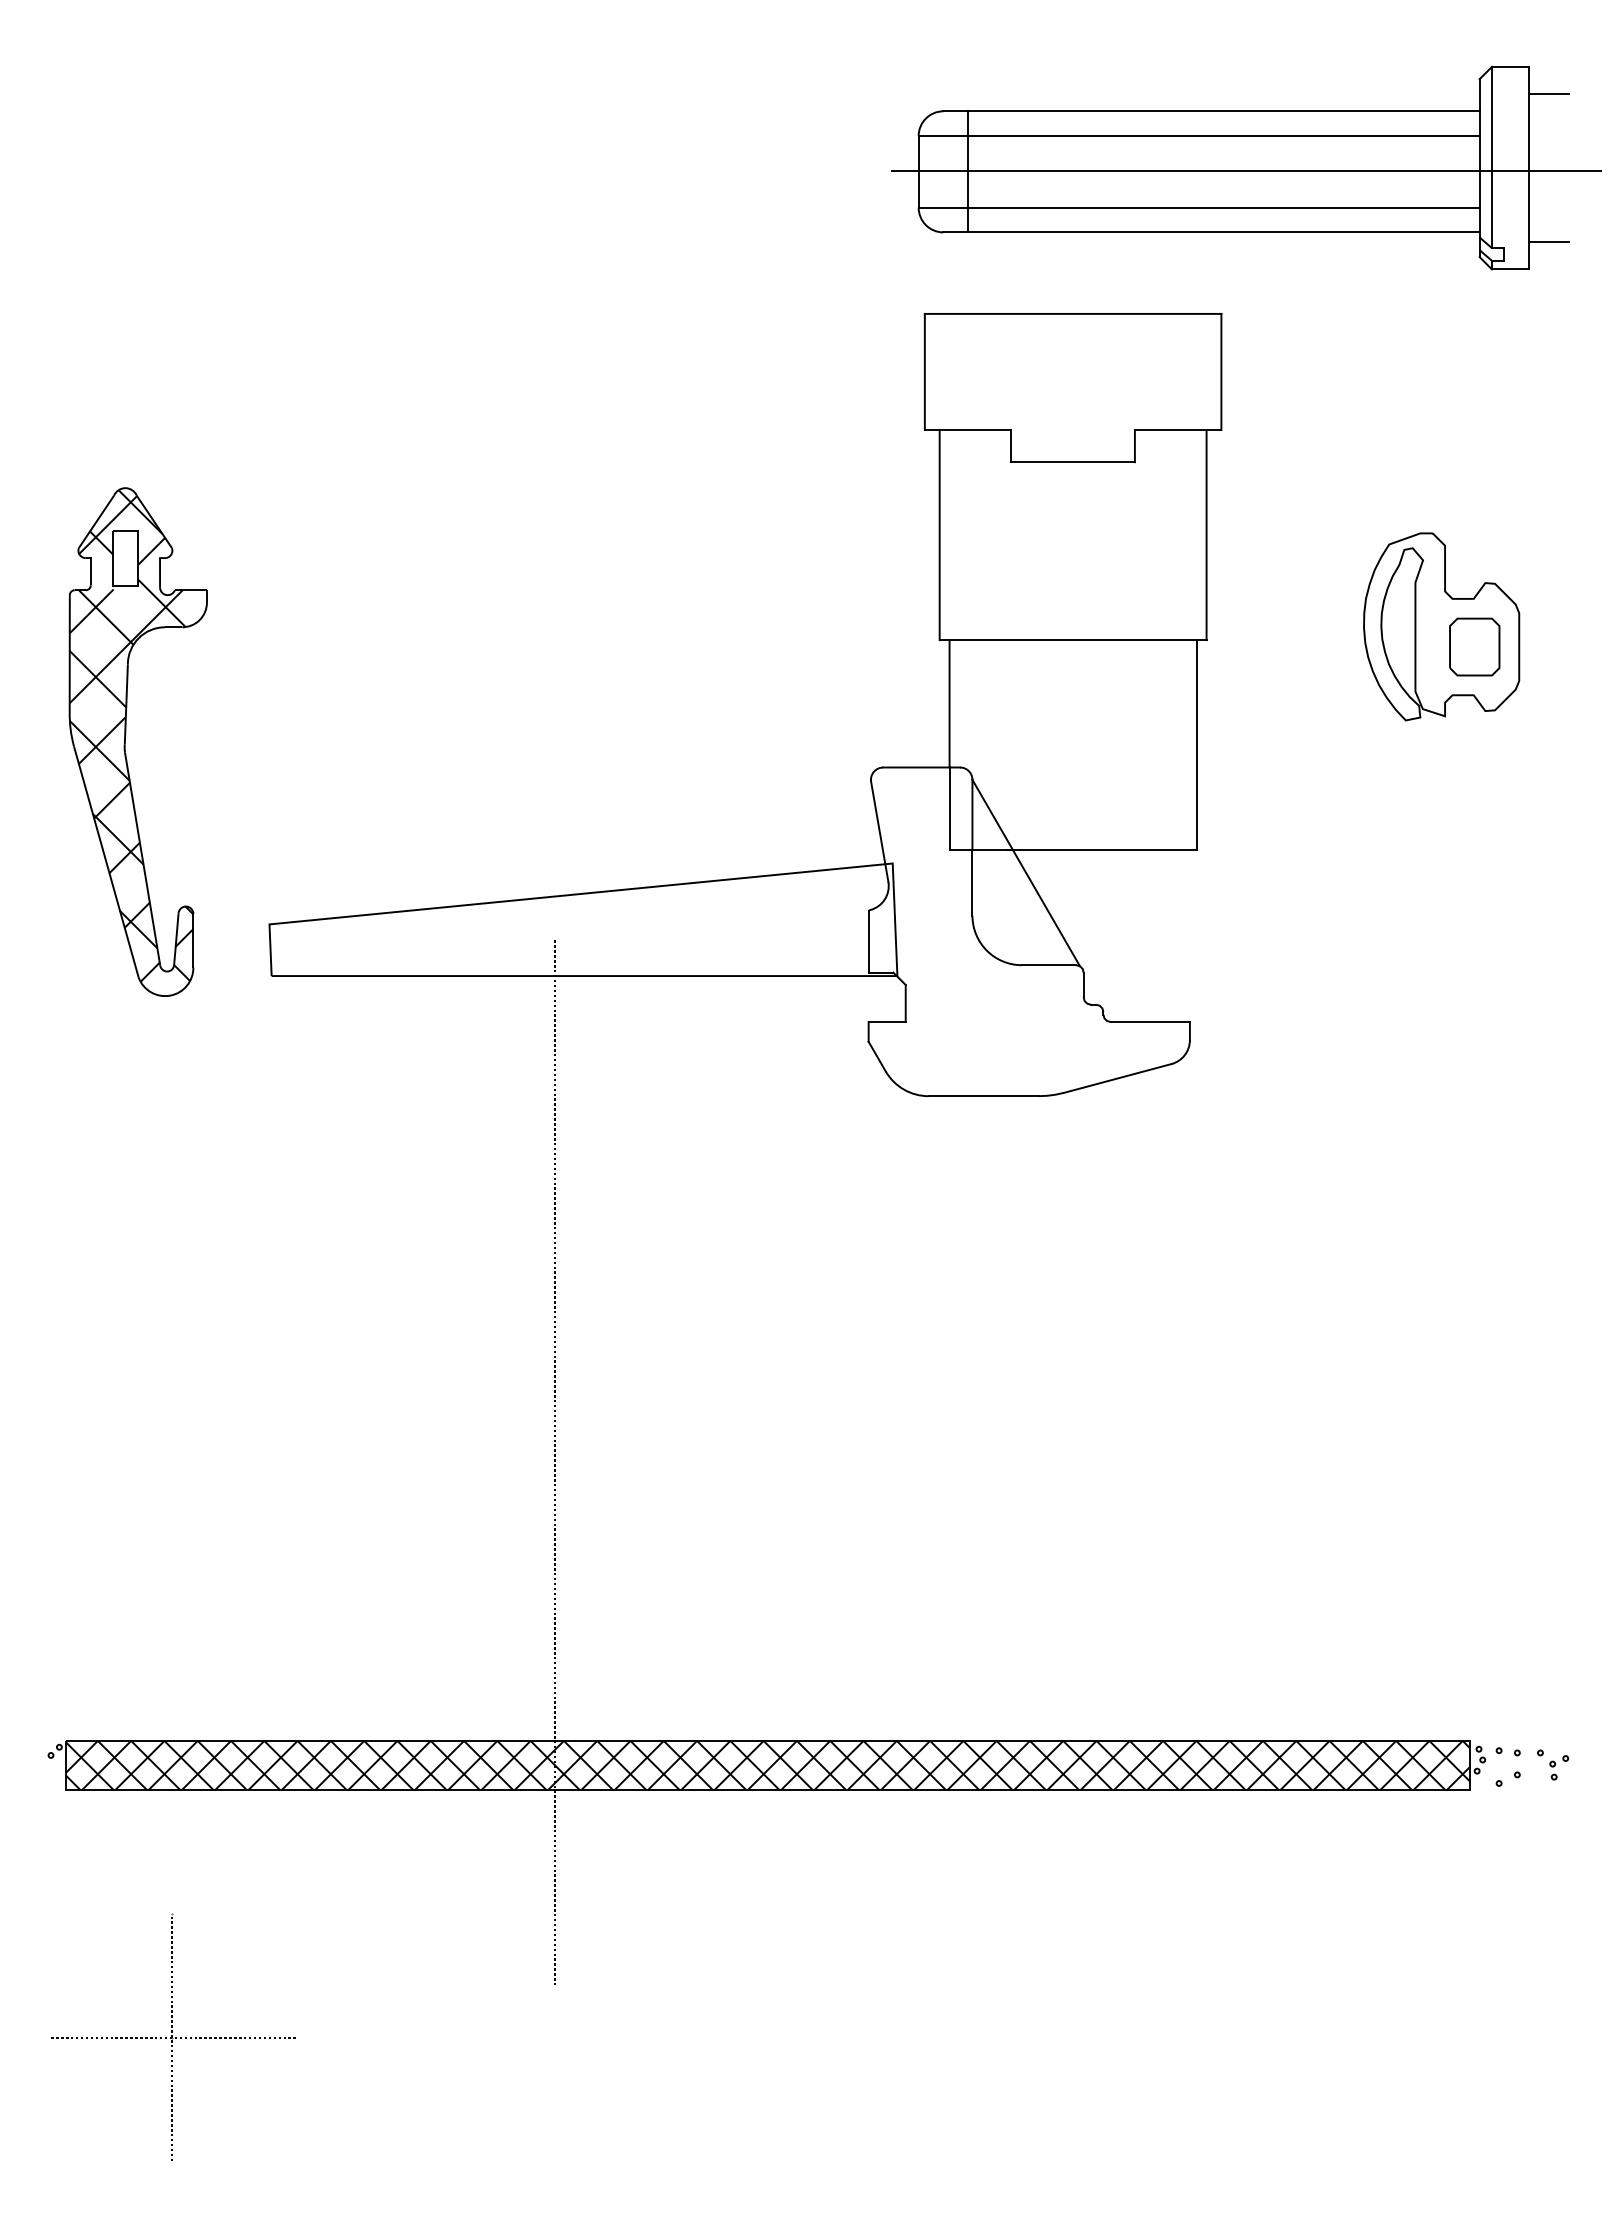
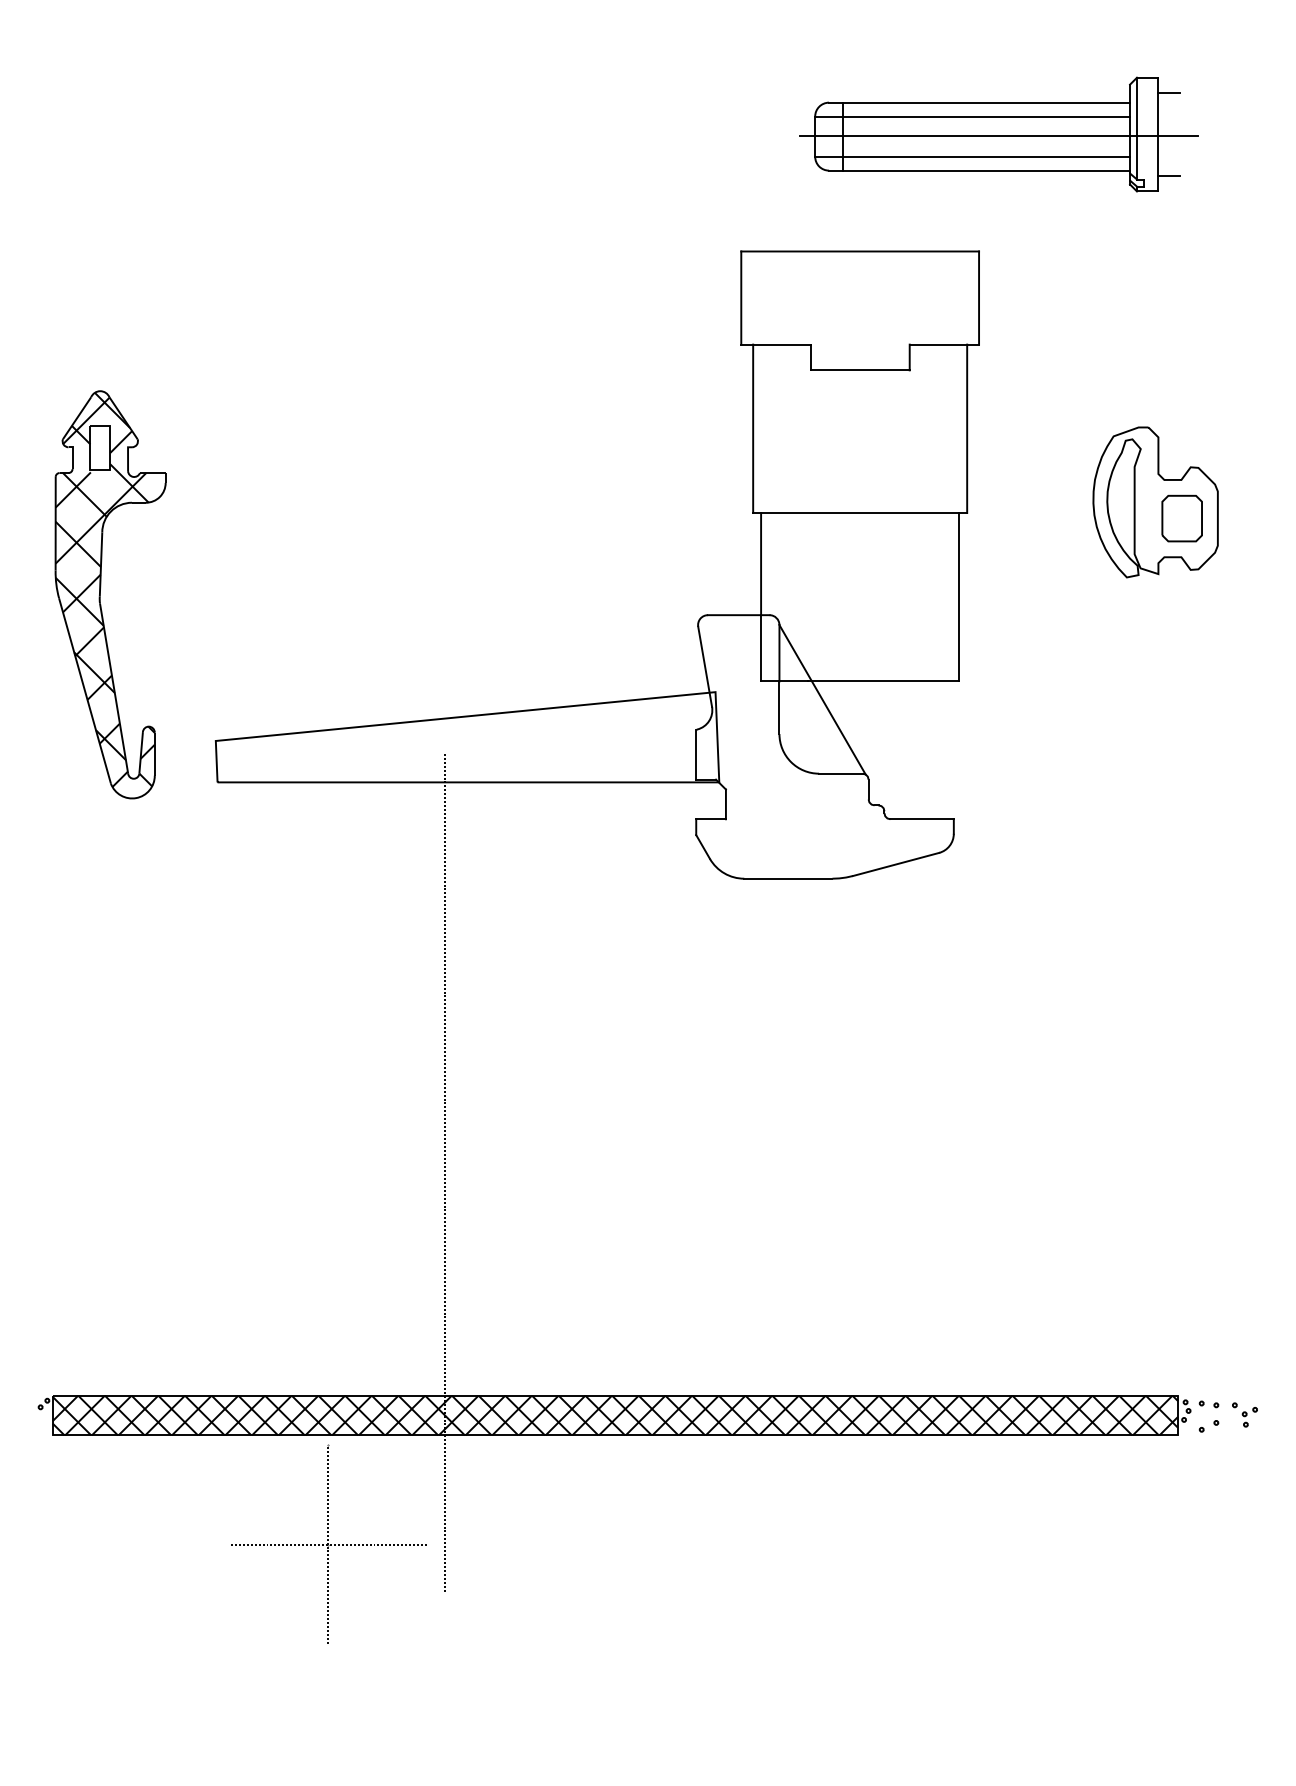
part: (1246, 167) -> (999, 134), size x0.7
part: (173, 2036) -> (328, 1543), moved

